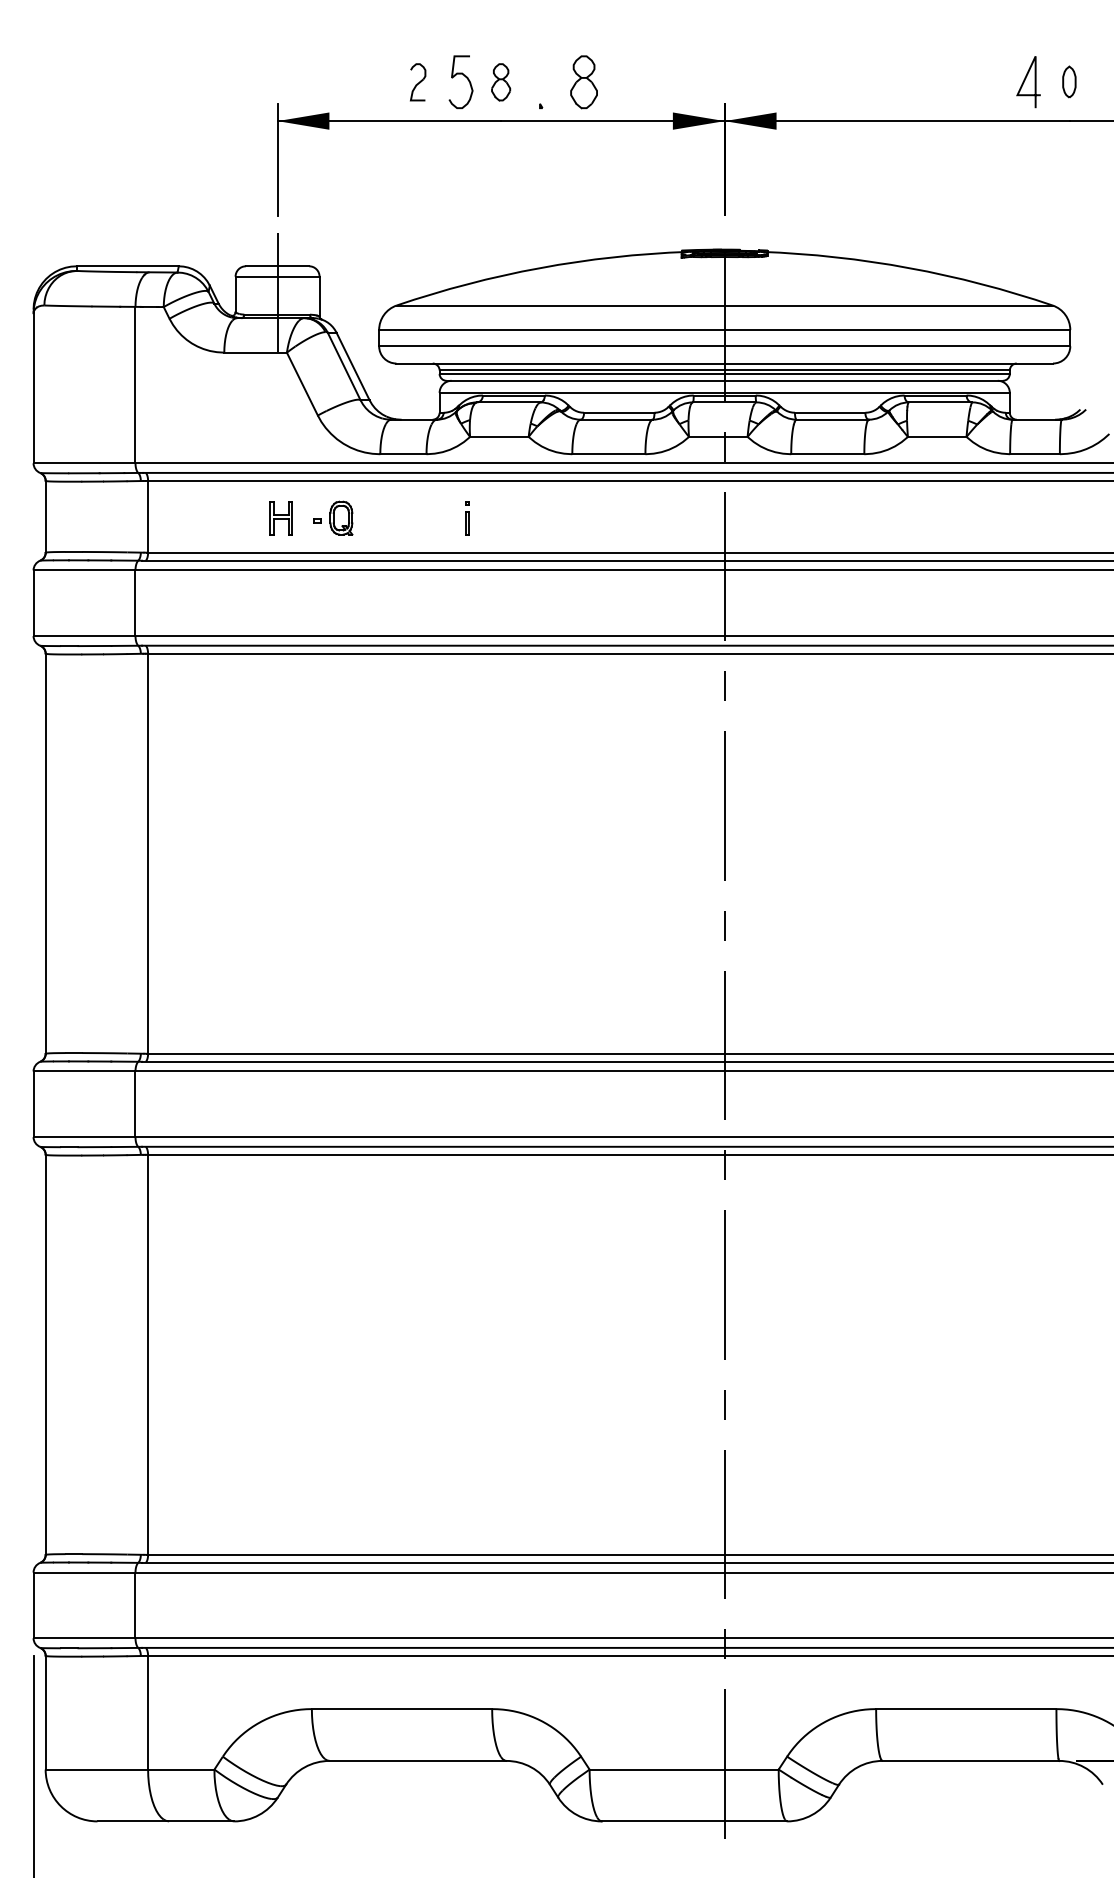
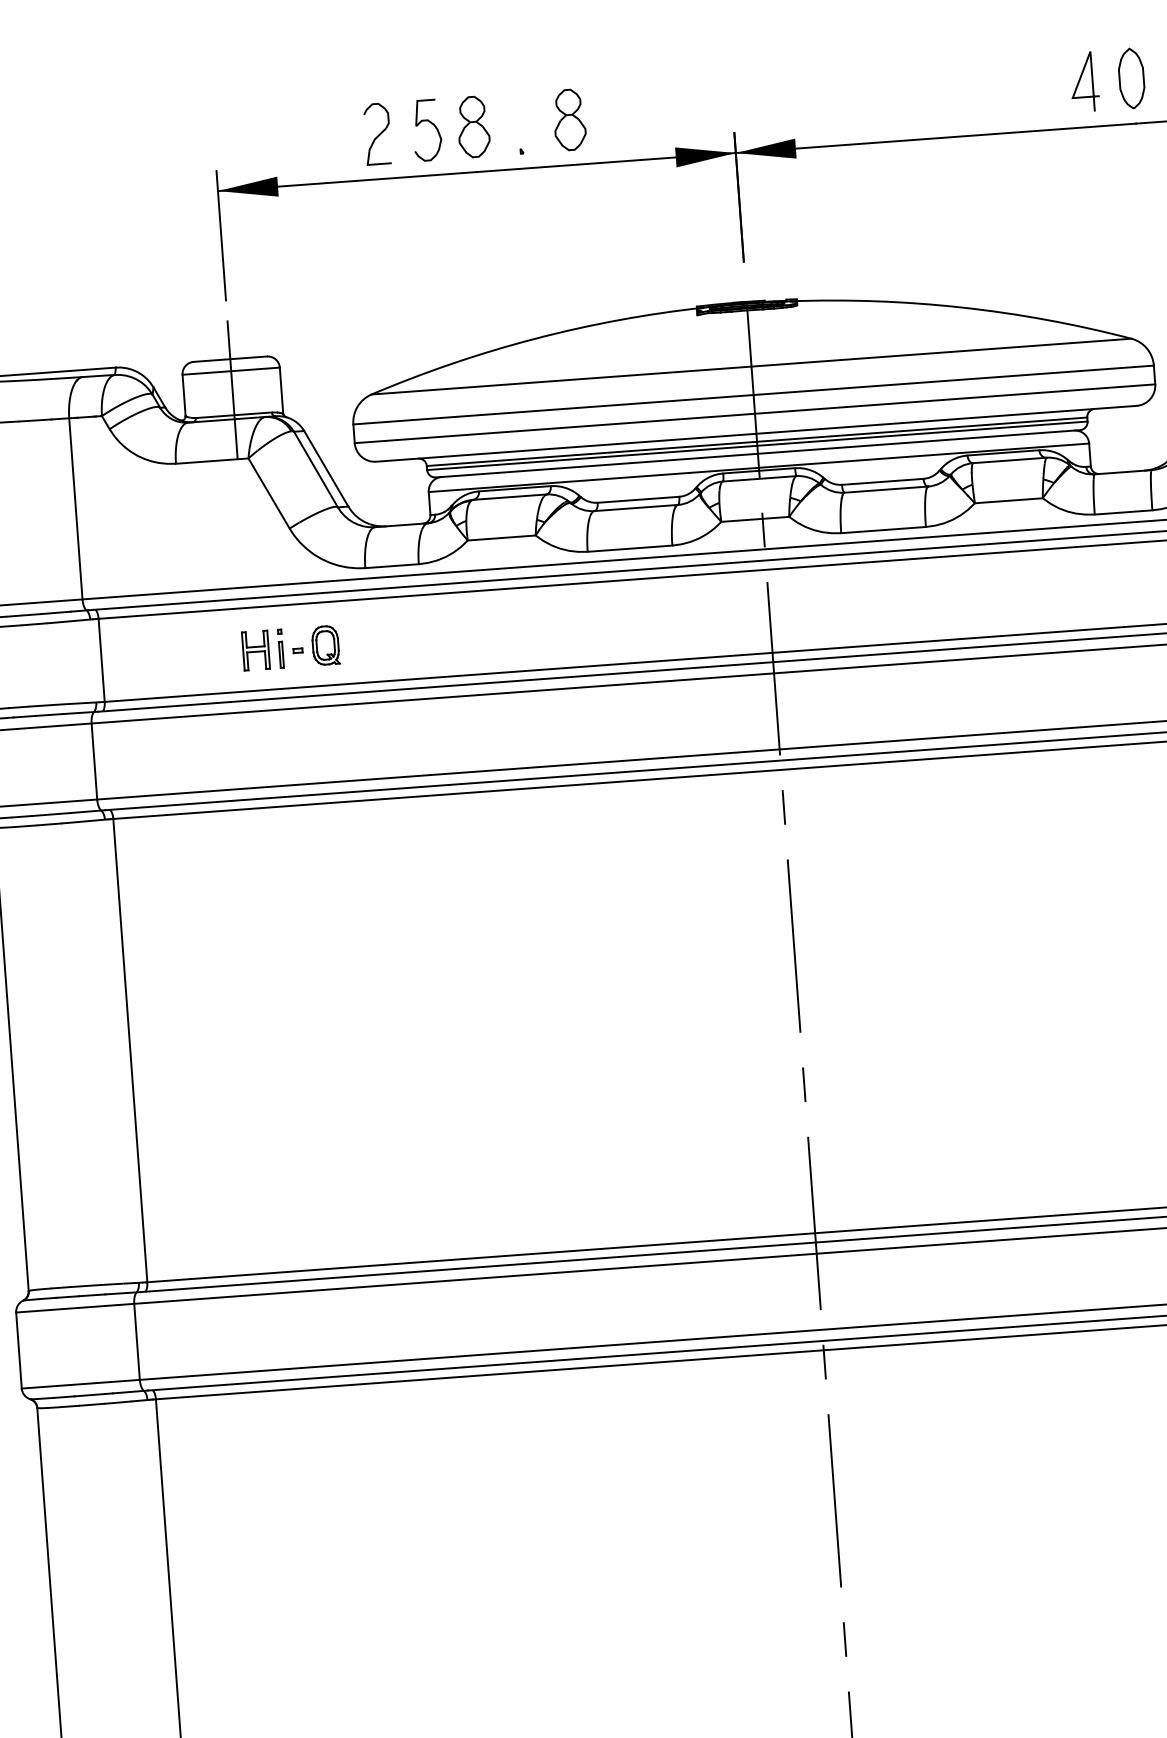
part: (1069, 81) -> (1131, 77), size x1.67
part: (417, 82) -> (376, 134), size x1.43
part: (500, 82) -> (472, 127), size x1.43
line: (466, 518) -> (279, 649), moved

